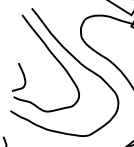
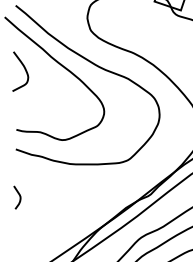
curve: (23, 77) -> (24, 69), moved

